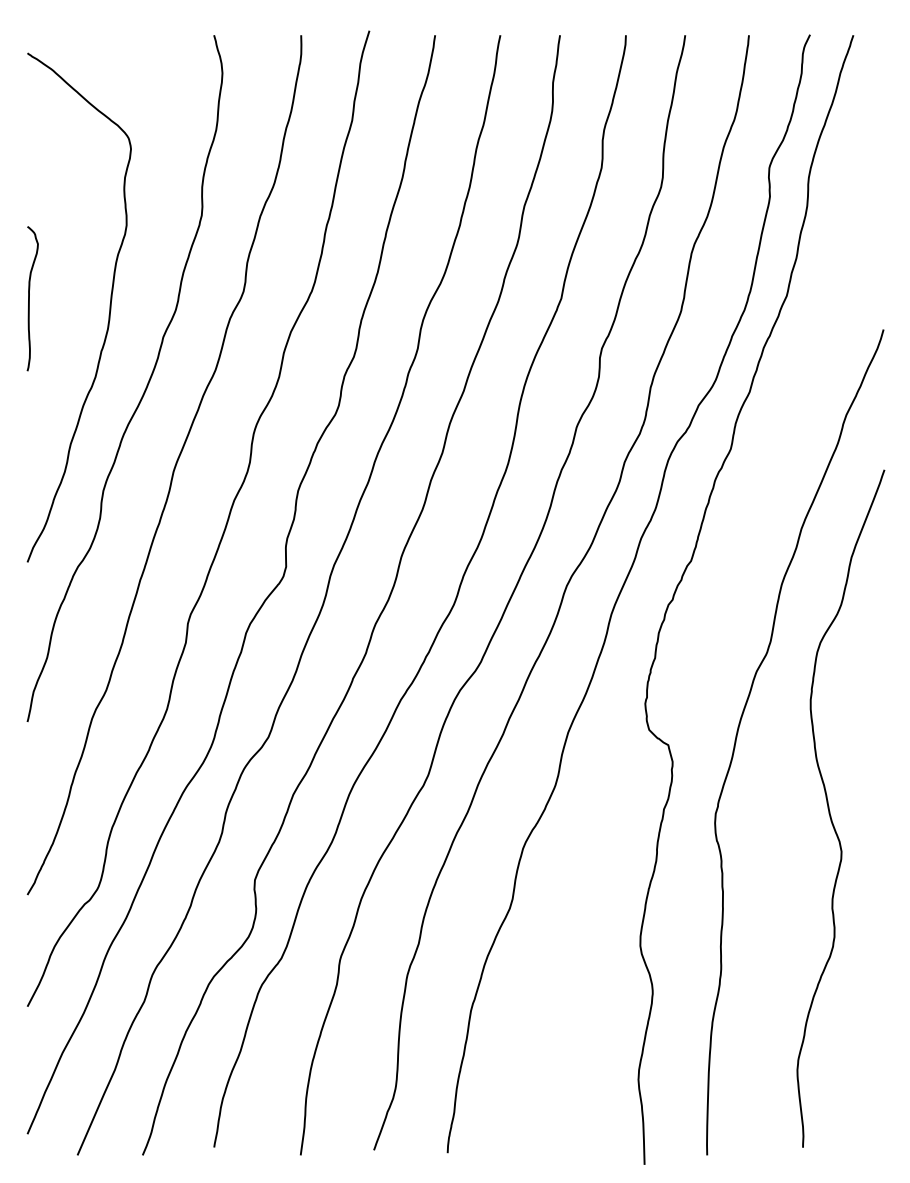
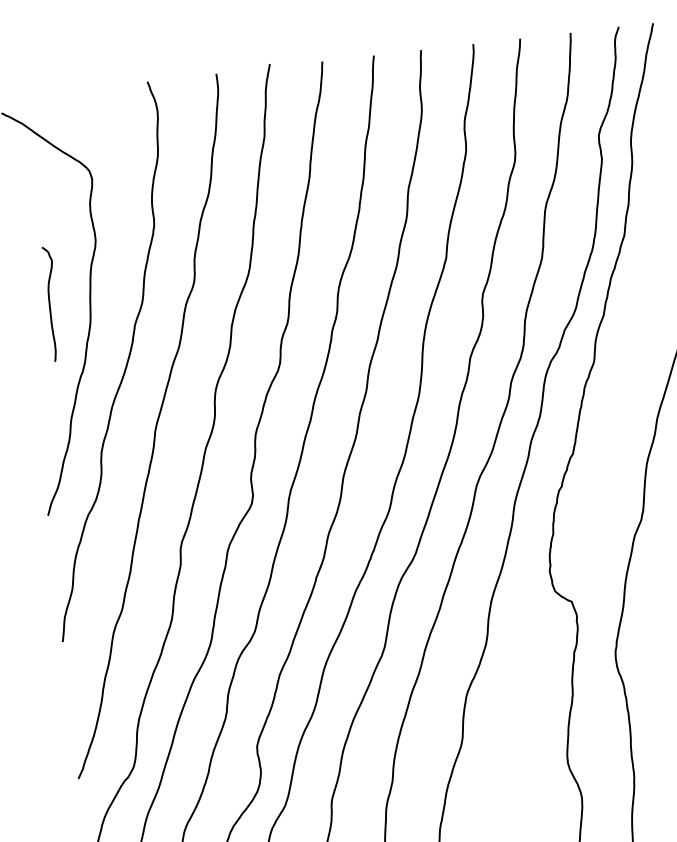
curve: (29, 298) -> (50, 304), moved

